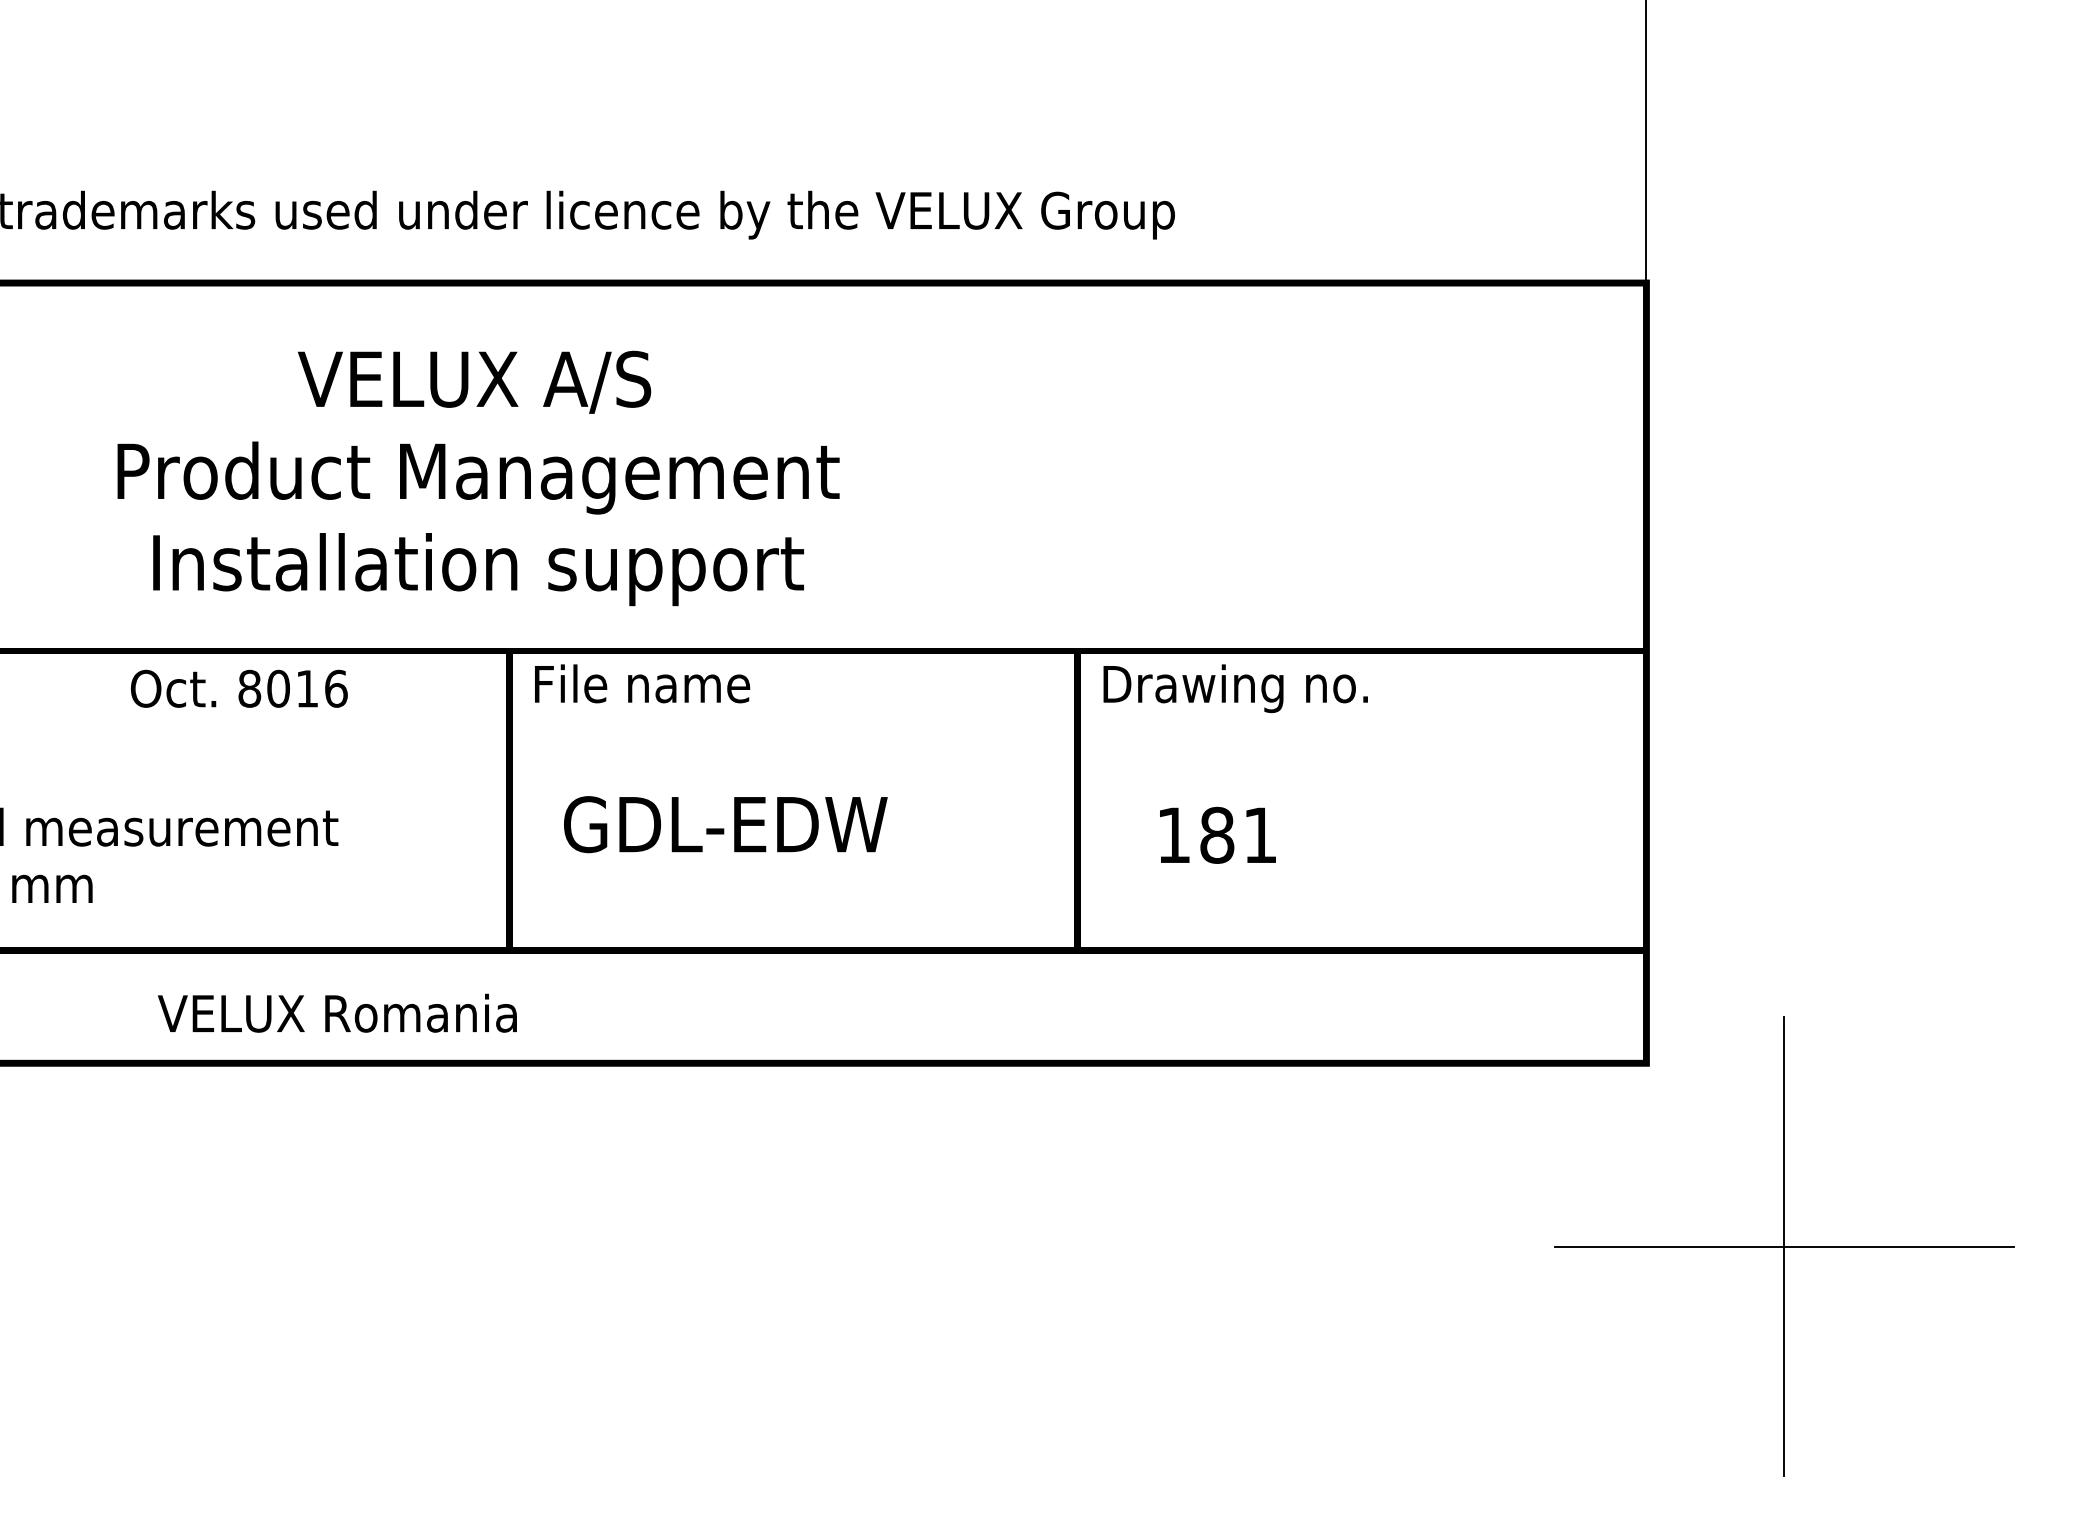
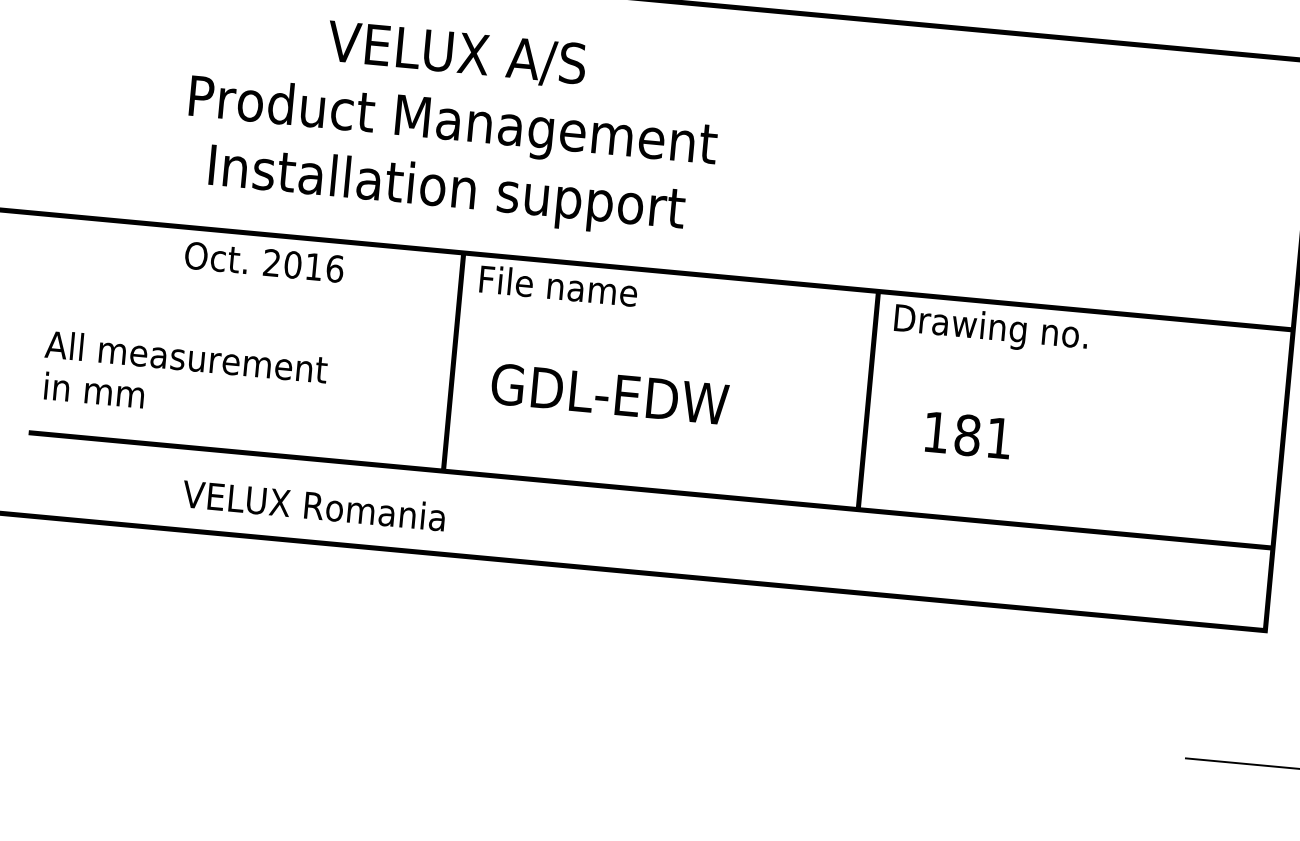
text: (249, 688) -> (271, 262), 8016 -> 2016

